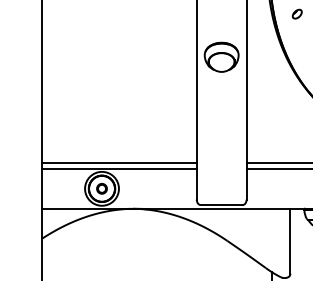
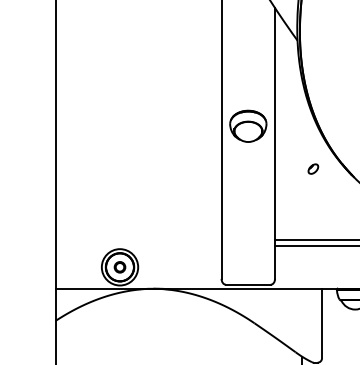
part: (297, 13) -> (313, 168), moved
line: (119, 163) -> (138, 240), removed
line: (119, 168) -> (138, 245), removed

